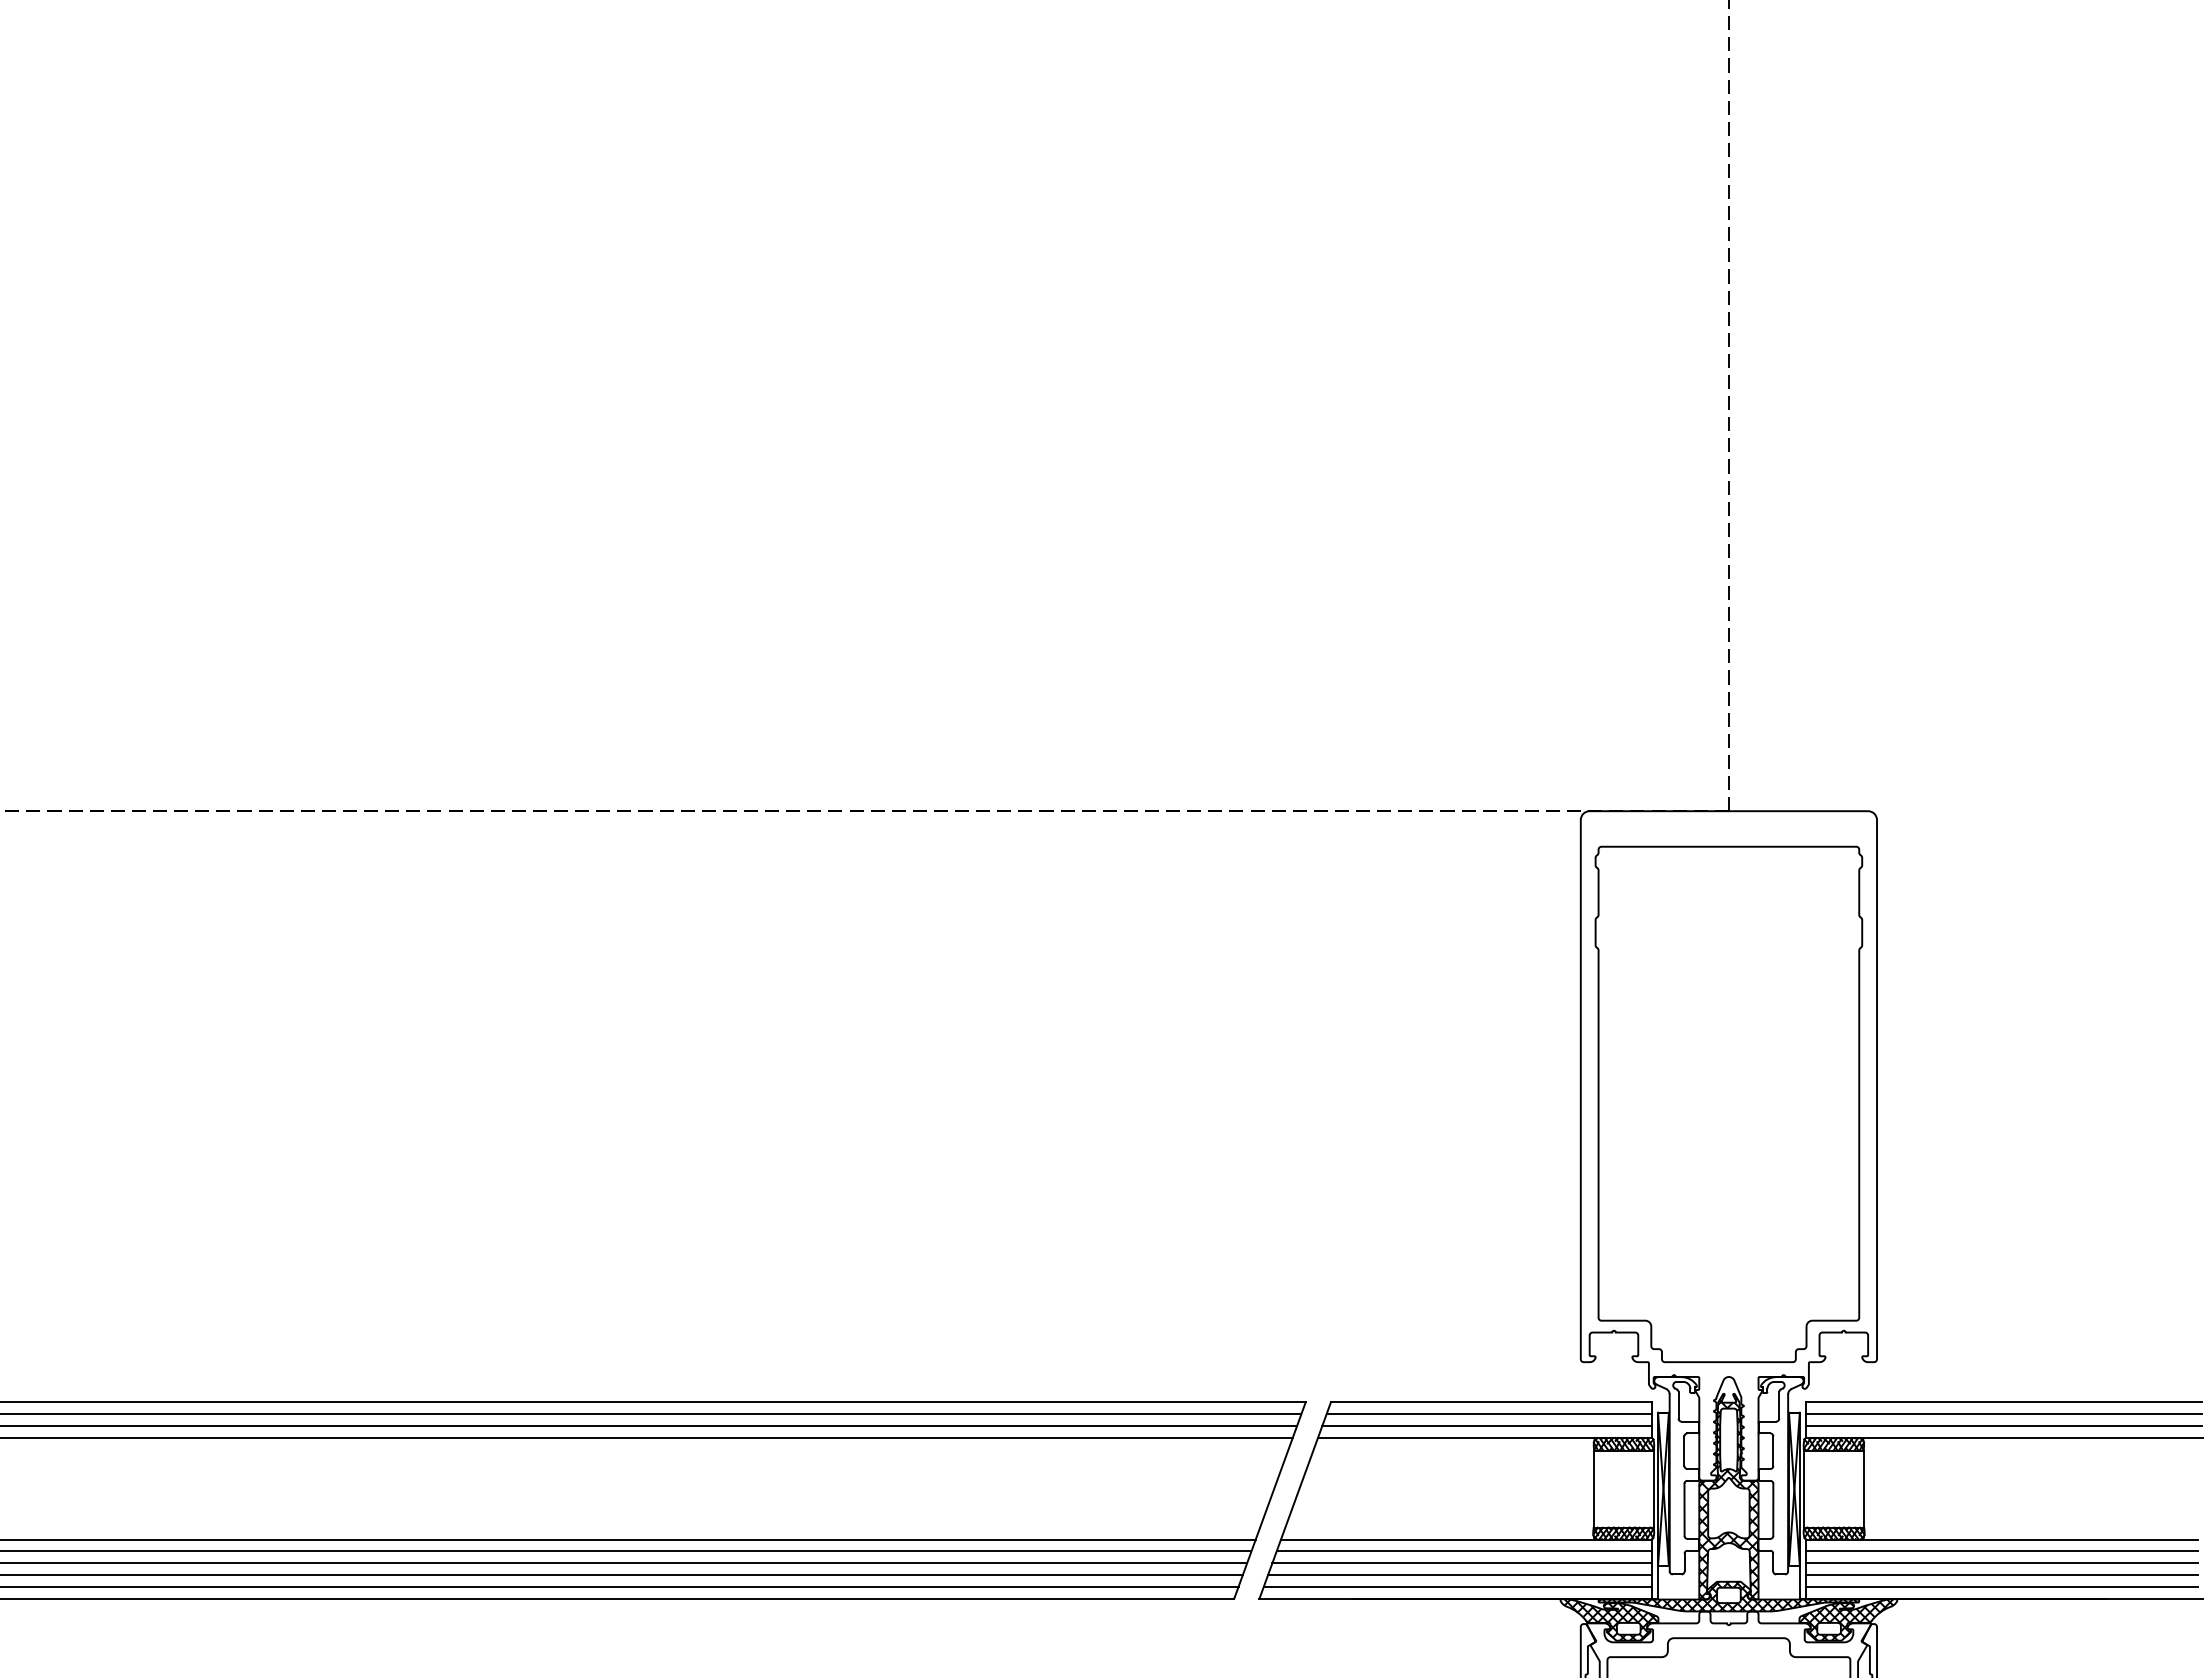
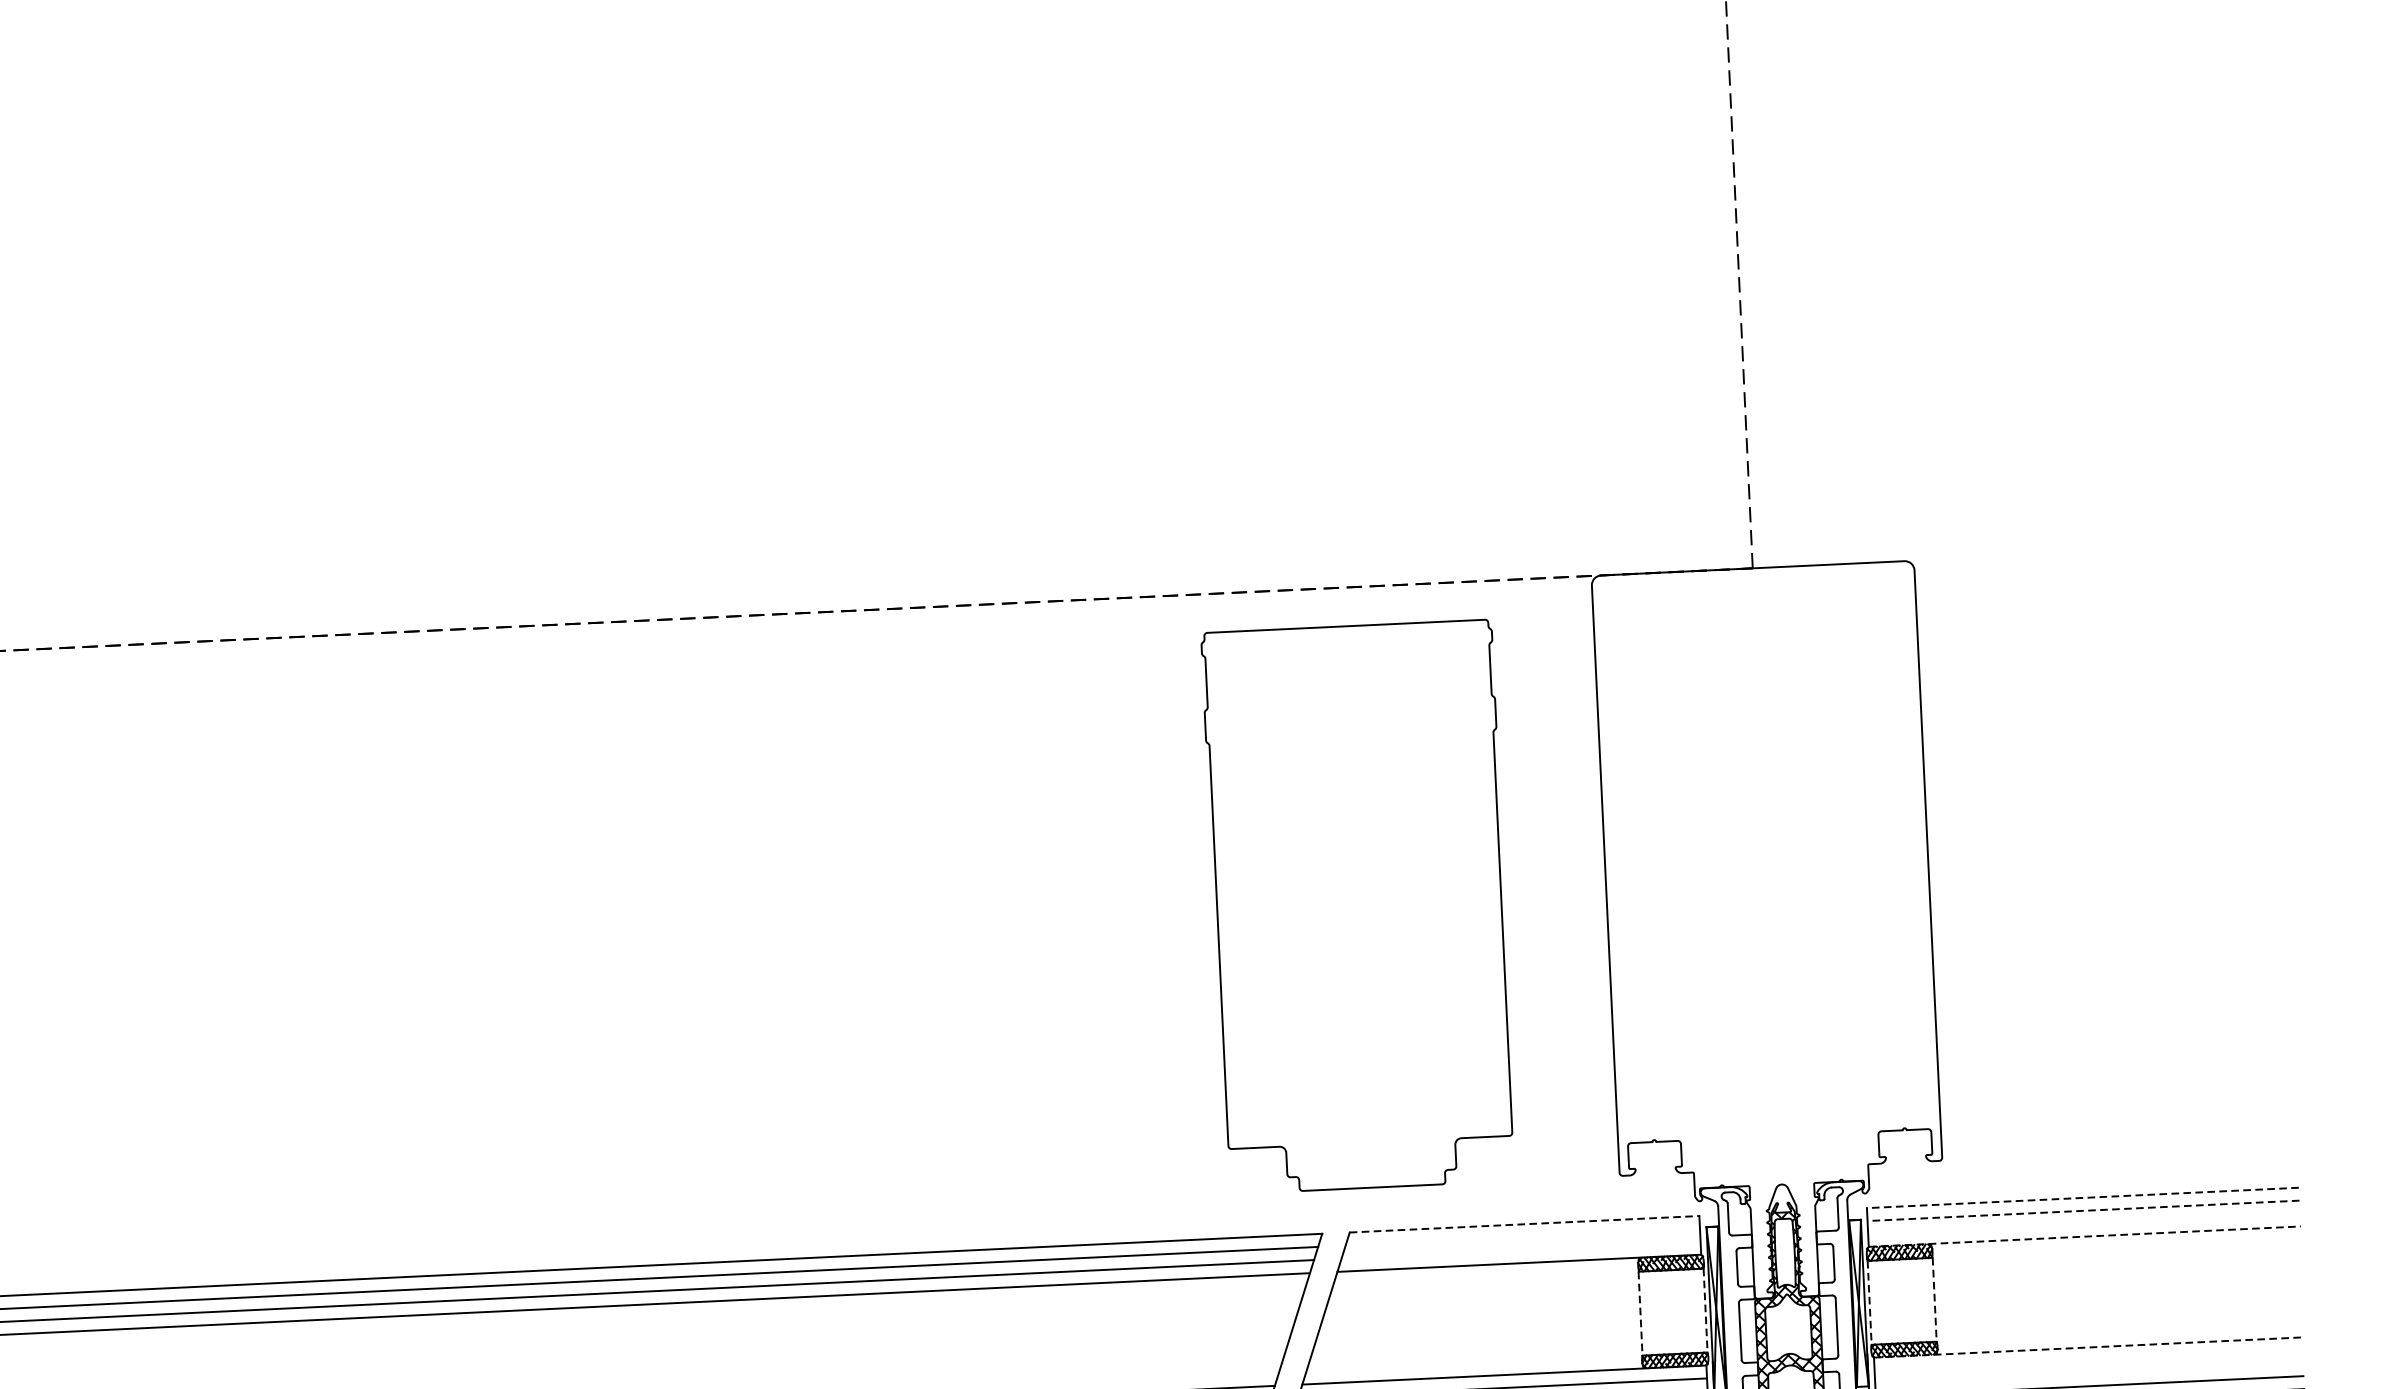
part: (1728, 1104) -> (1358, 907), moved
line: (1491, 1402) -> (1524, 1224), solid -> dashed
line: (2003, 1402) -> (2082, 1198), solid -> dashed
line: (1489, 1414) -> (1523, 1237), removed
line: (2003, 1414) -> (2082, 1211), solid -> dashed
line: (1487, 1425) -> (1521, 1249), removed
line: (2003, 1425) -> (2083, 1223), removed
line: (2004, 1437) -> (2085, 1236), solid -> dashed
line: (1593, 1489) -> (1640, 1314), solid -> dashed
line: (1653, 1489) -> (1705, 1310), solid -> dashed
line: (1804, 1489) -> (1869, 1303), solid -> dashed
line: (1863, 1489) -> (1934, 1300), solid -> dashed
line: (2002, 1539) -> (2088, 1347), solid -> dashed
line: (2001, 1551) -> (2087, 1360), removed
line: (2001, 1563) -> (2088, 1373), removed

